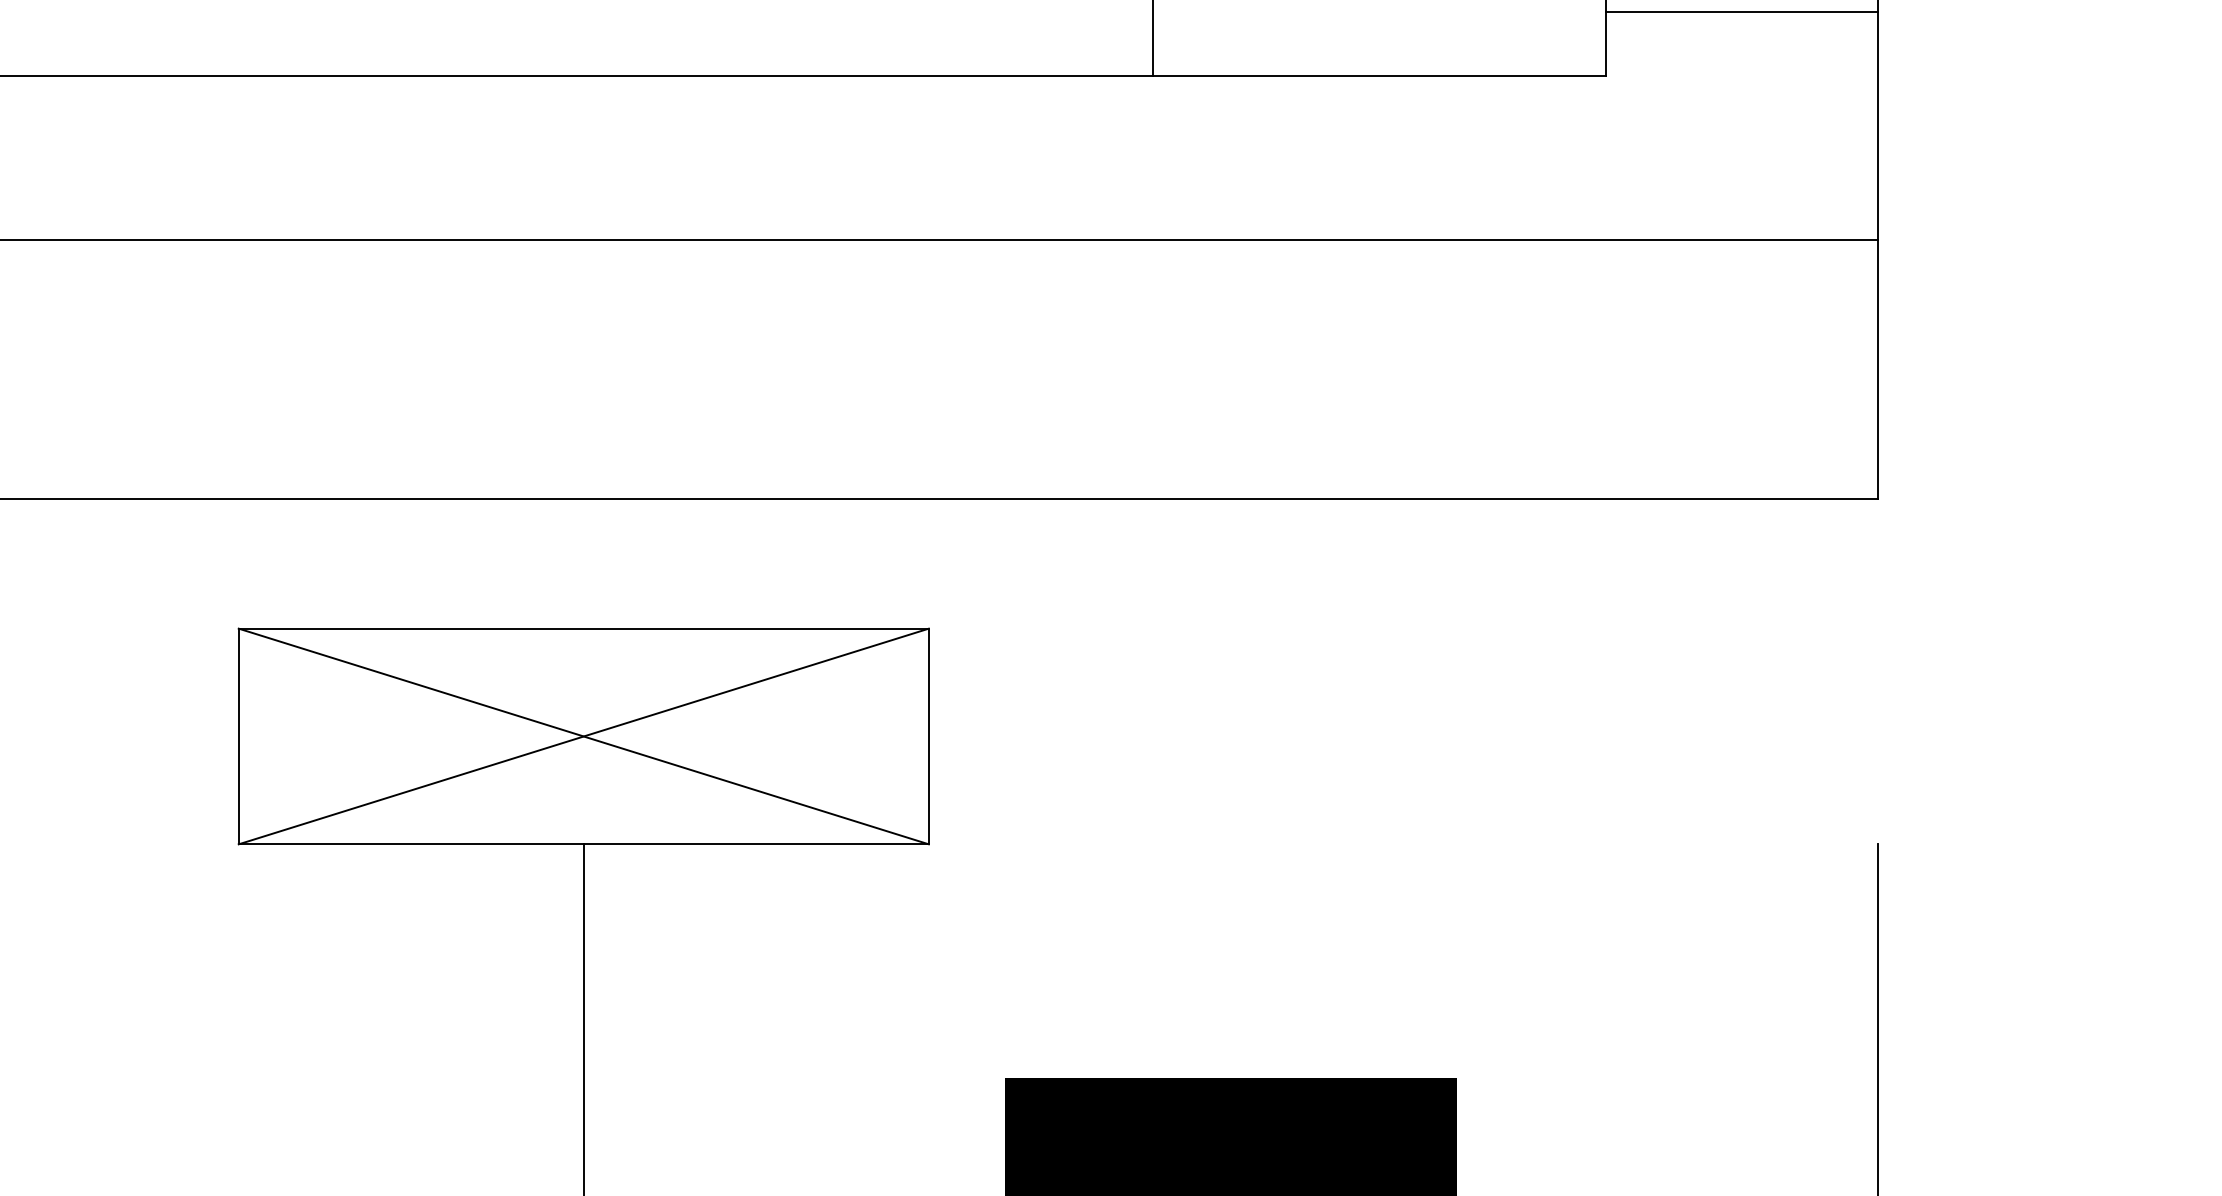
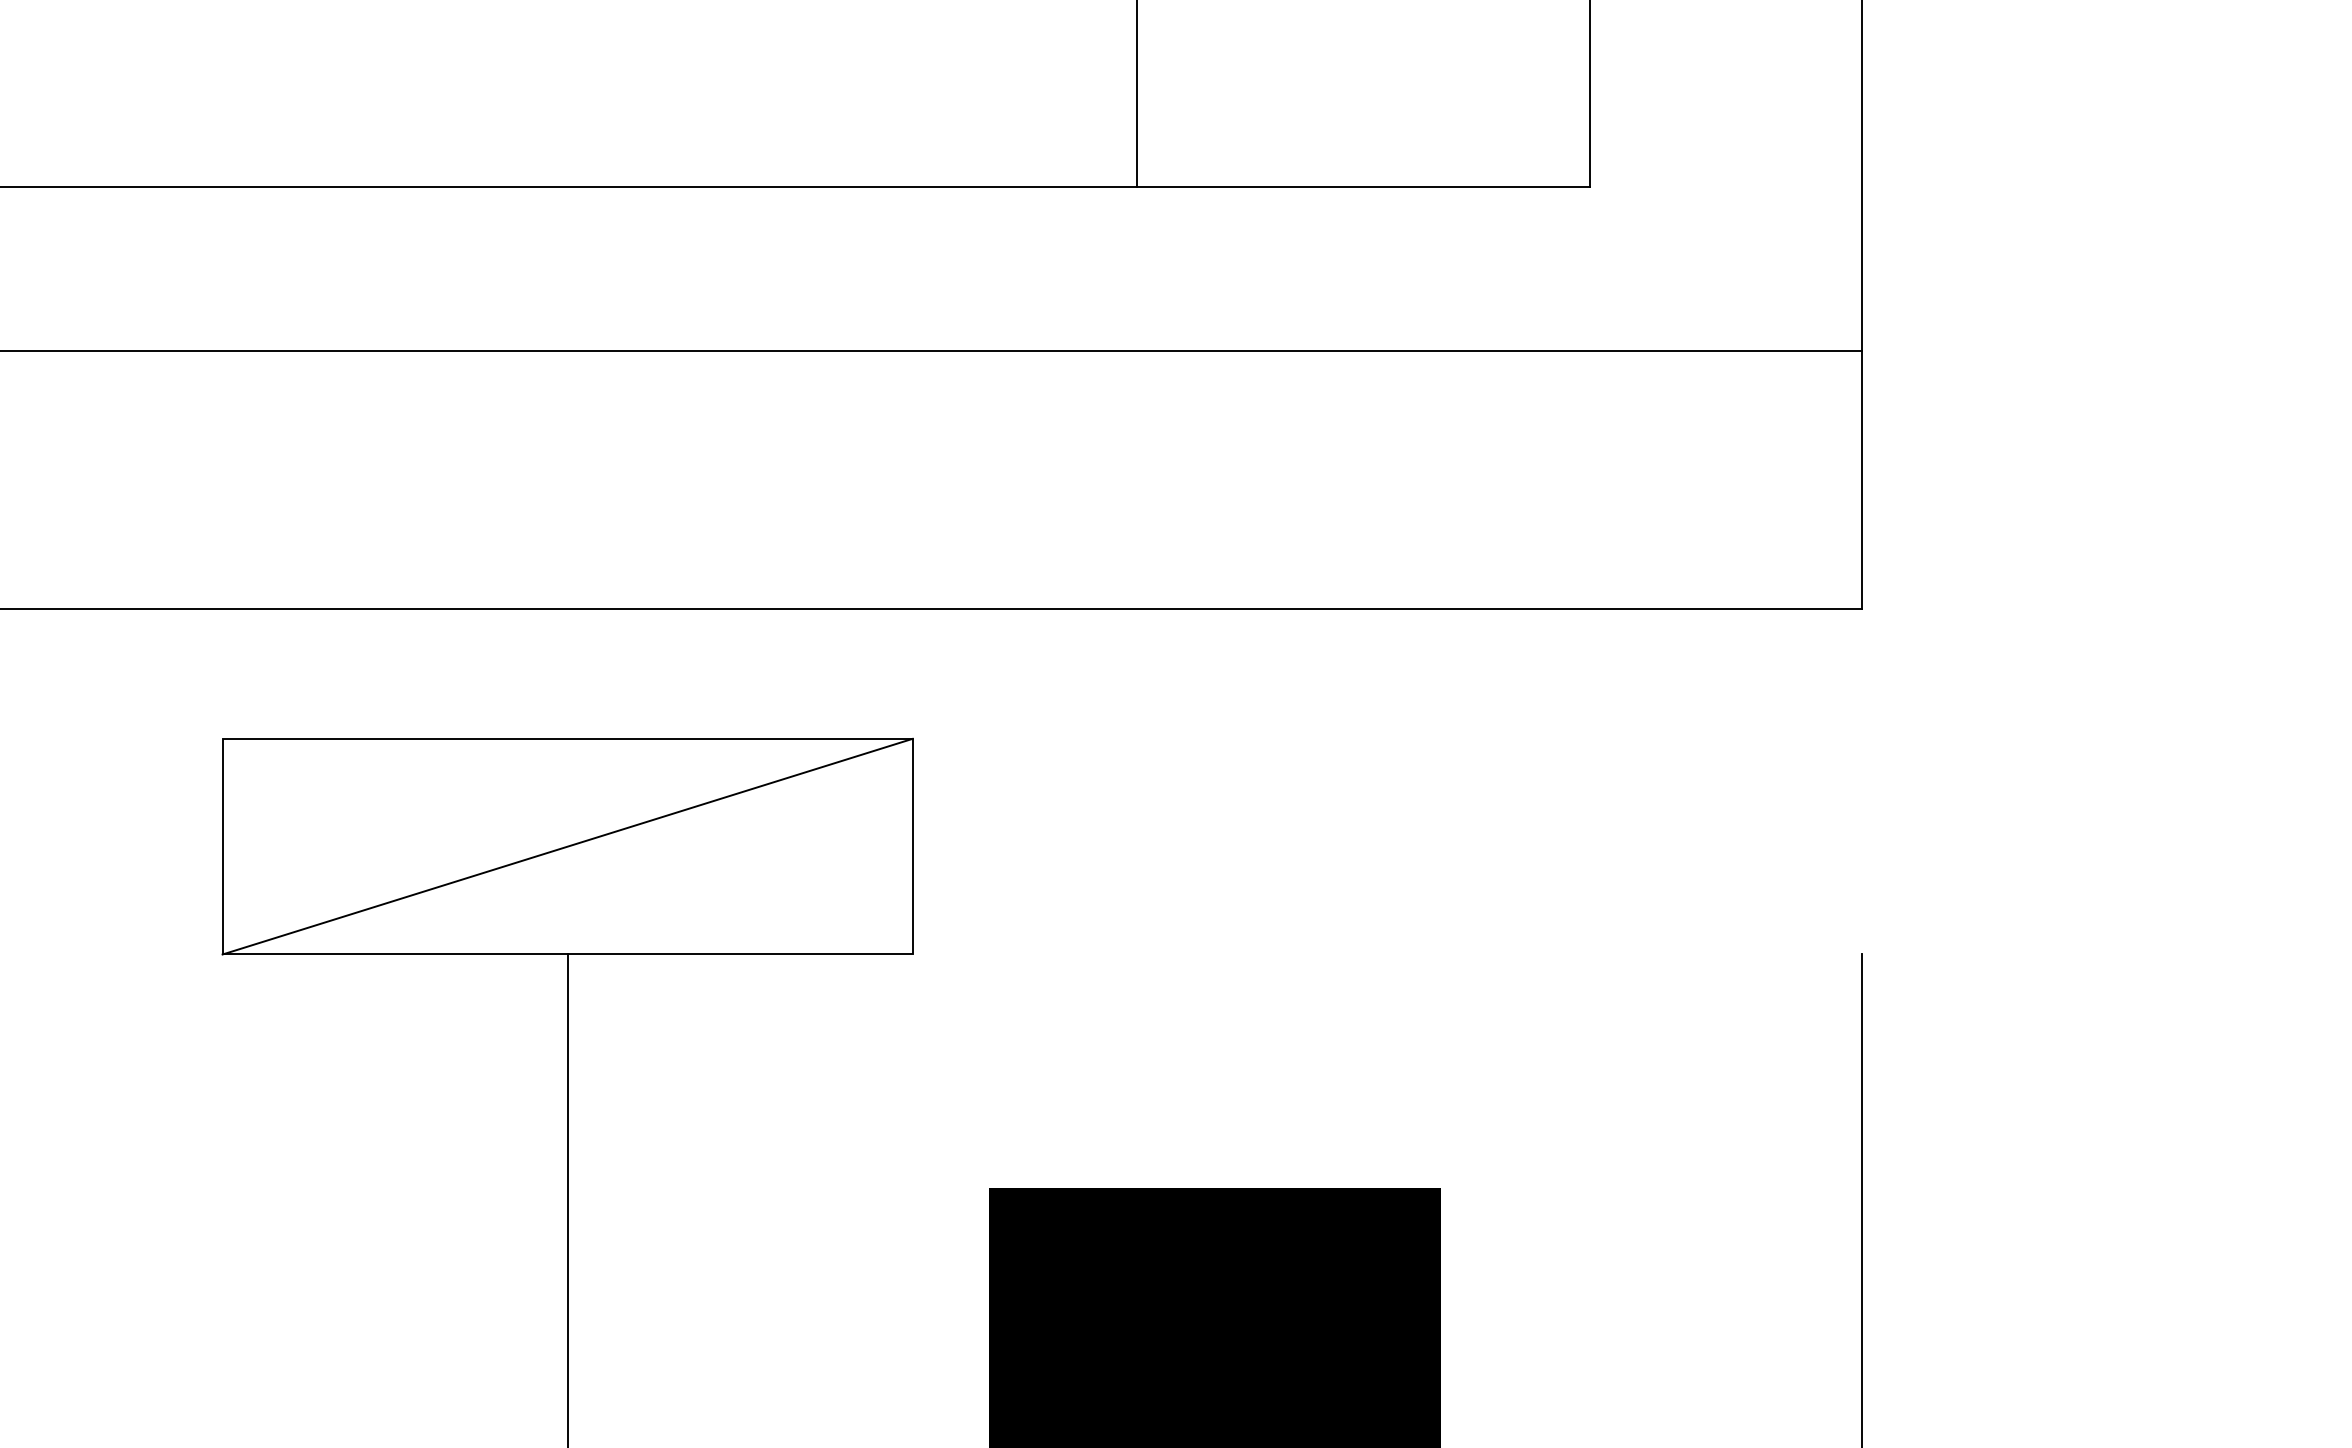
line: (1741, 11) -> (1725, 121), removed
line: (583, 736) -> (567, 846), removed

